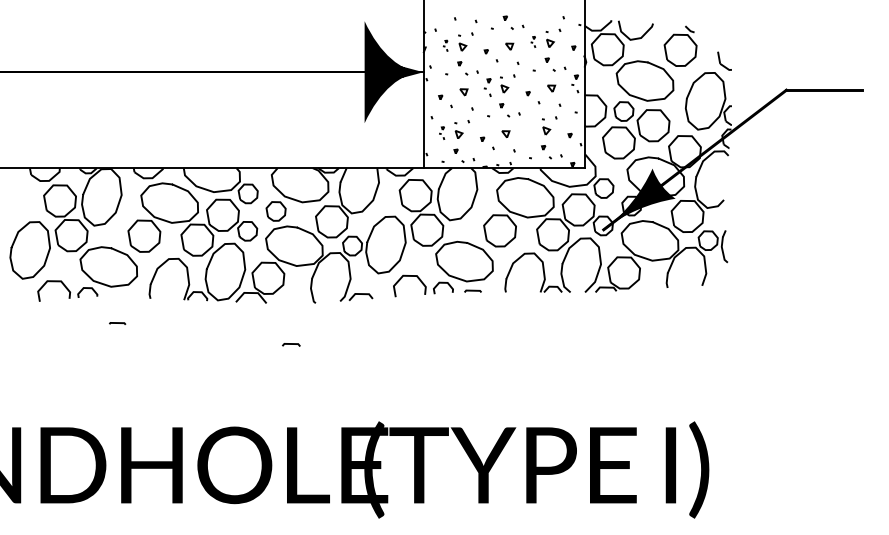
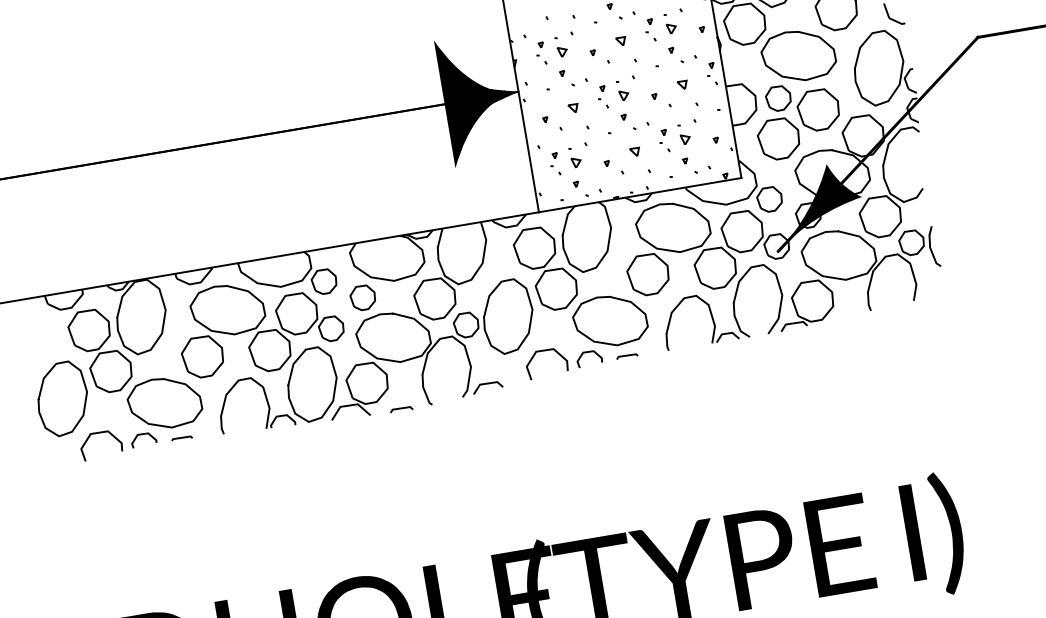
part: (533, 41) -> (650, 29), size x1.67
part: (445, 45) -> (540, 53), size x1.67
part: (529, 129) -> (663, 141), added
part: (441, 132) -> (553, 163), size x1.43
line: (117, 323) -> (181, 438), moved
line: (291, 344) -> (401, 408), moved

